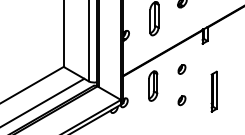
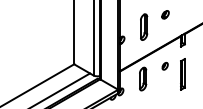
part: (213, 91) -> (182, 74), moved
part: (181, 99) -> (164, 89), removed

